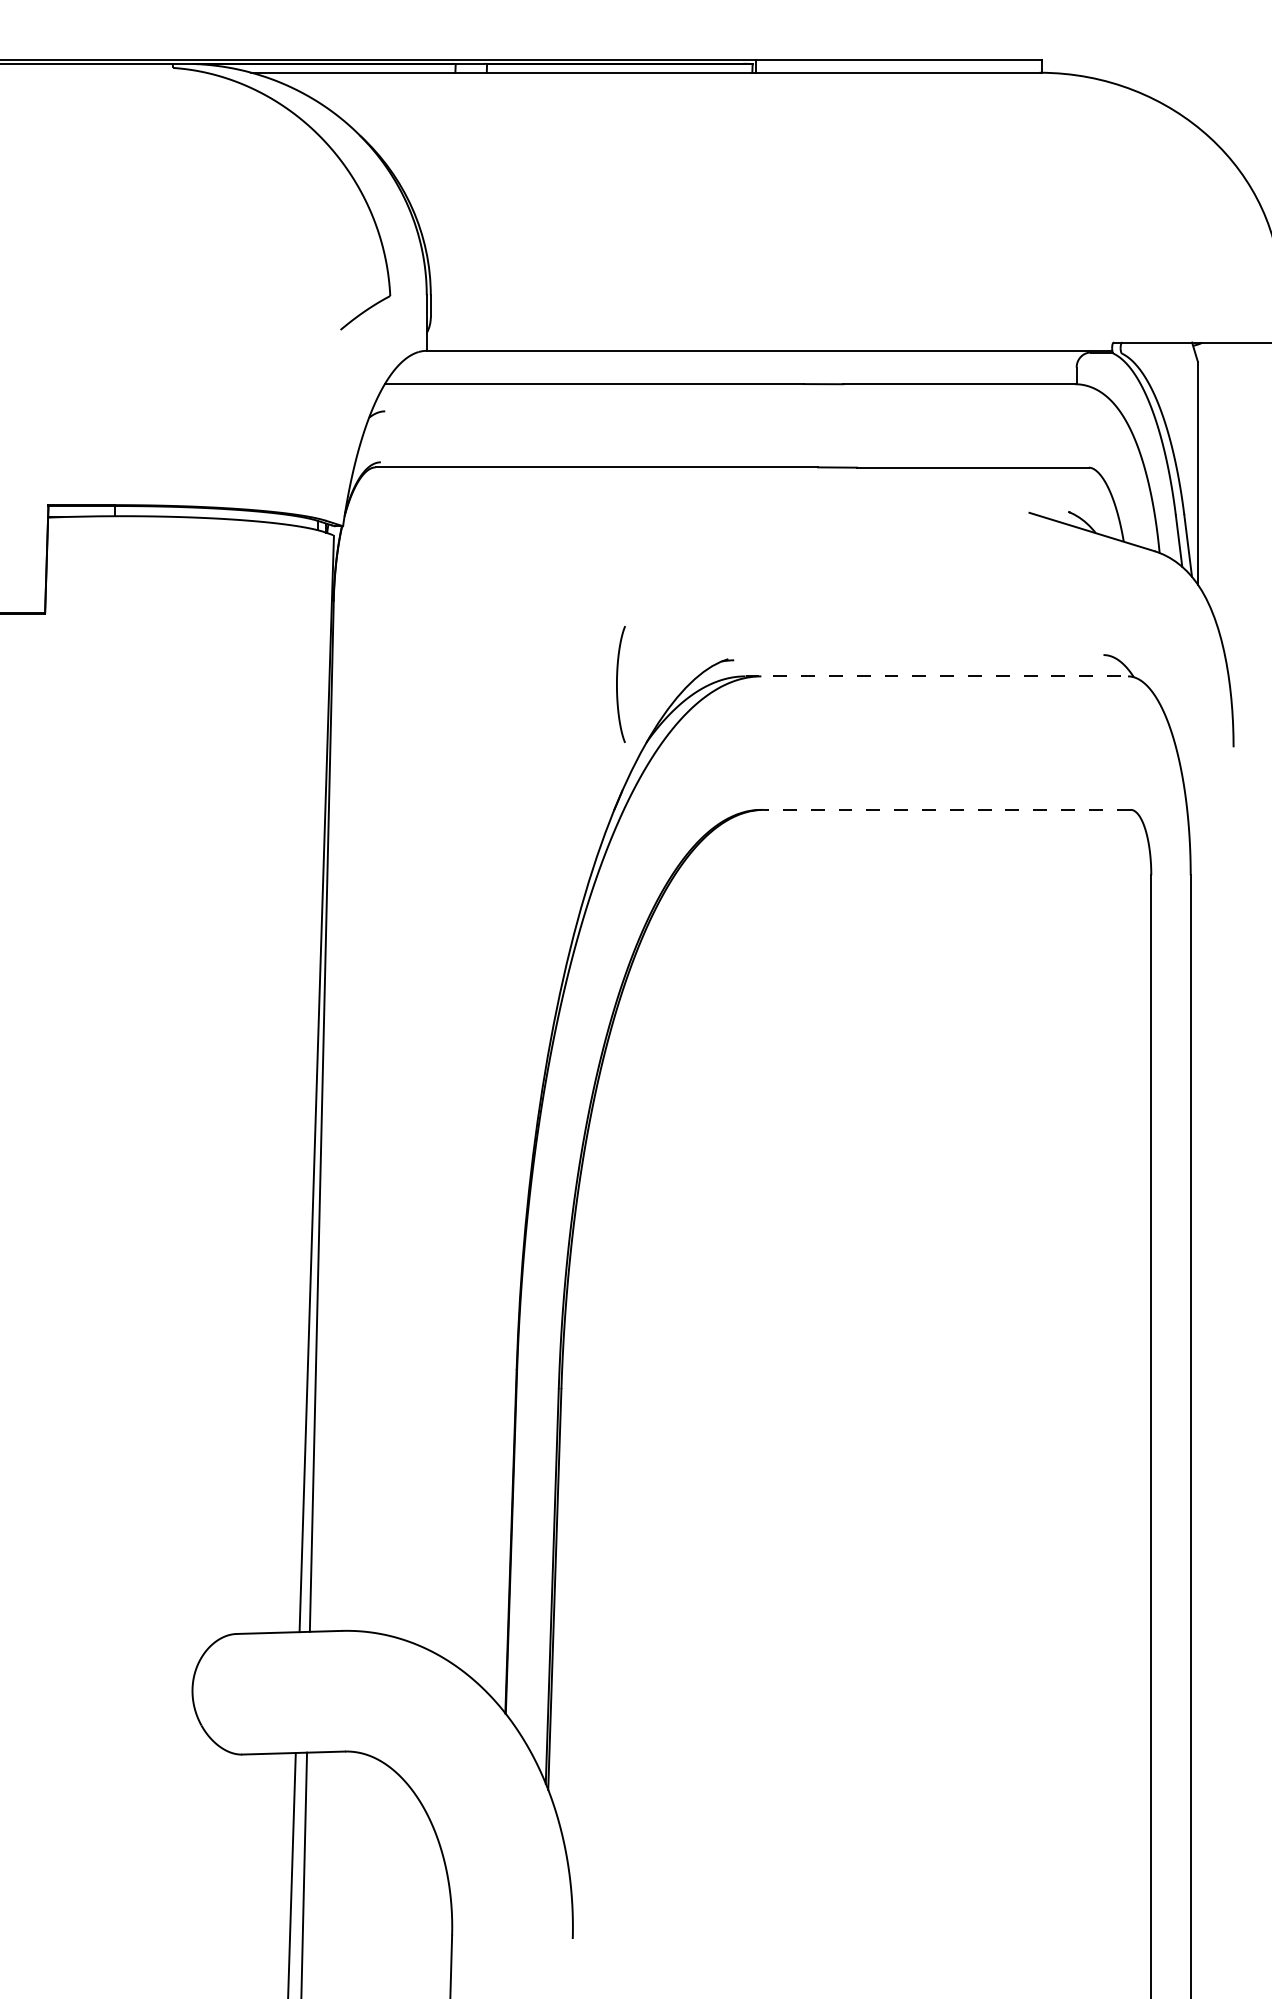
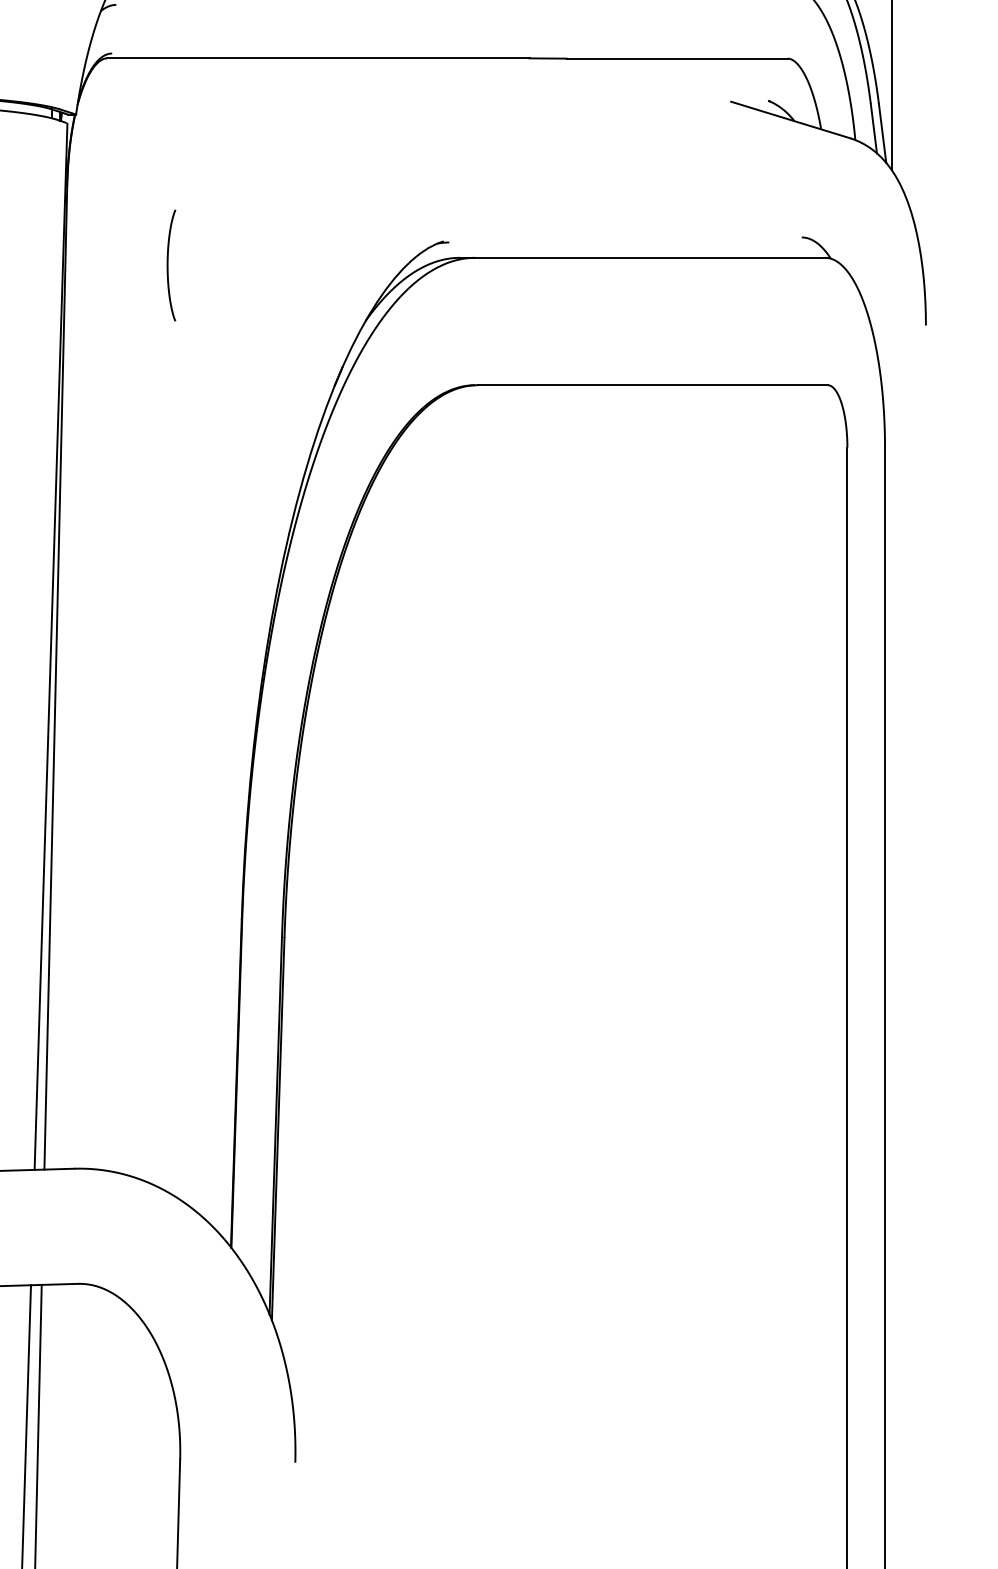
line: (937, 676) -> (643, 257), dashed -> solid
curve: (617, 684) -> (168, 265), moved
line: (946, 809) -> (651, 384), dashed -> solid

